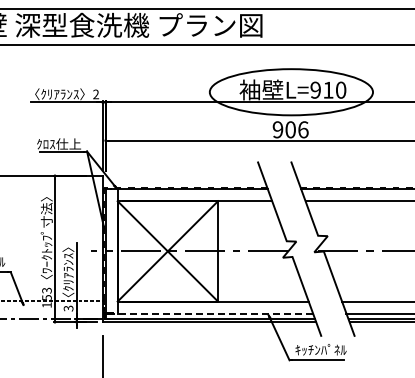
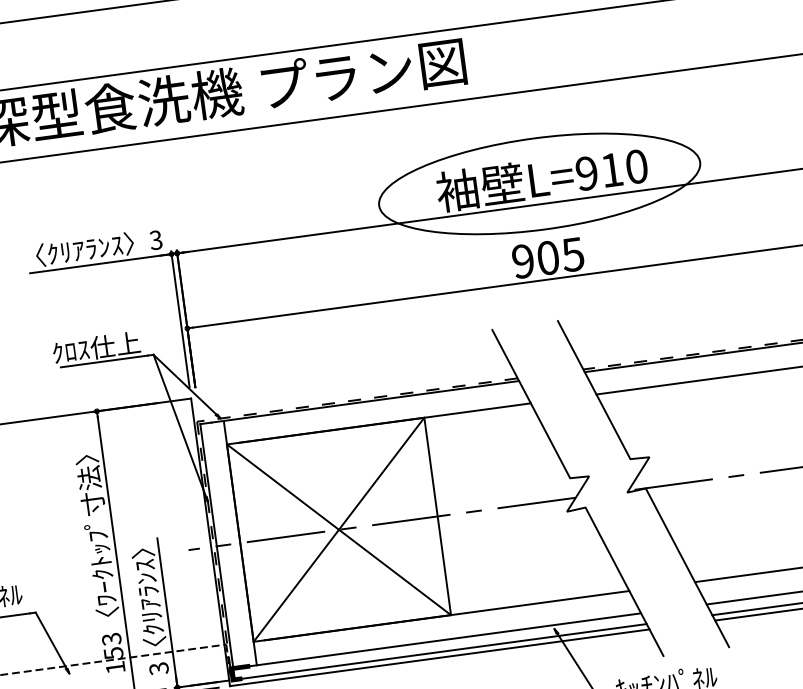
text: (96, 94) -> (156, 240), 2 -> 3
text: (303, 129) -> (573, 253), 906 -> 905
line: (209, 313) -> (437, 640), dashed -> solid

